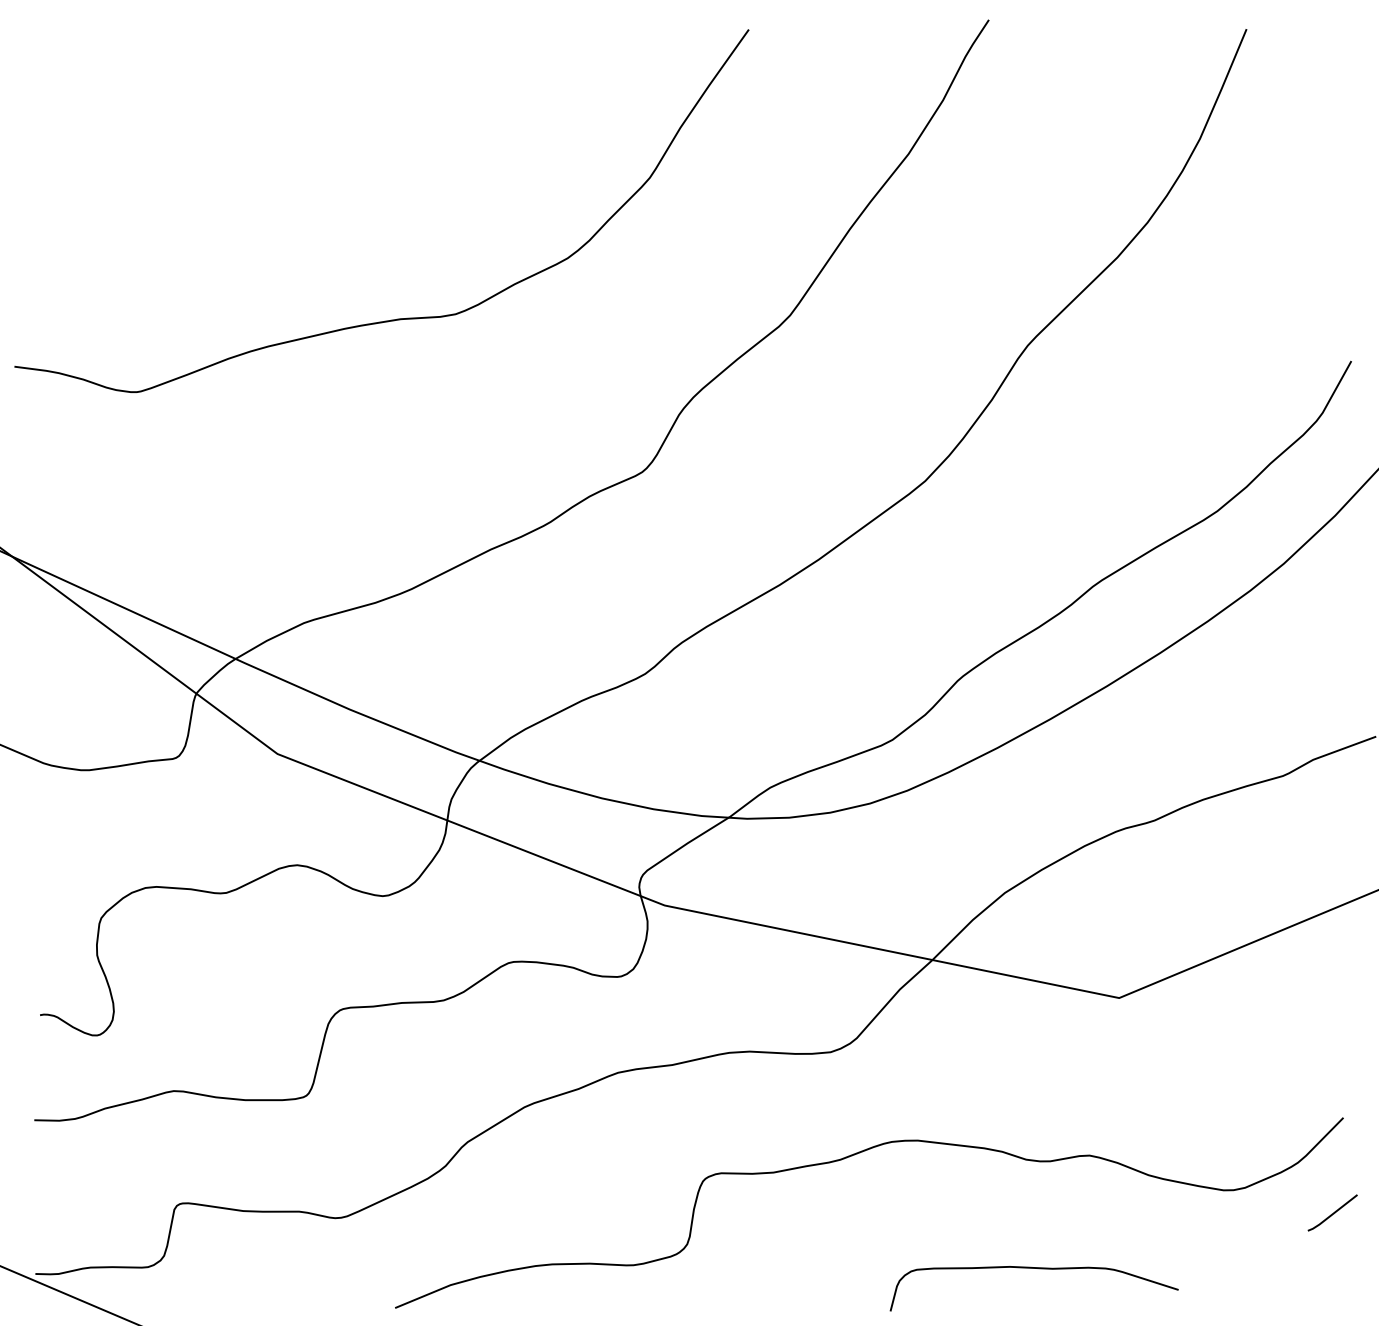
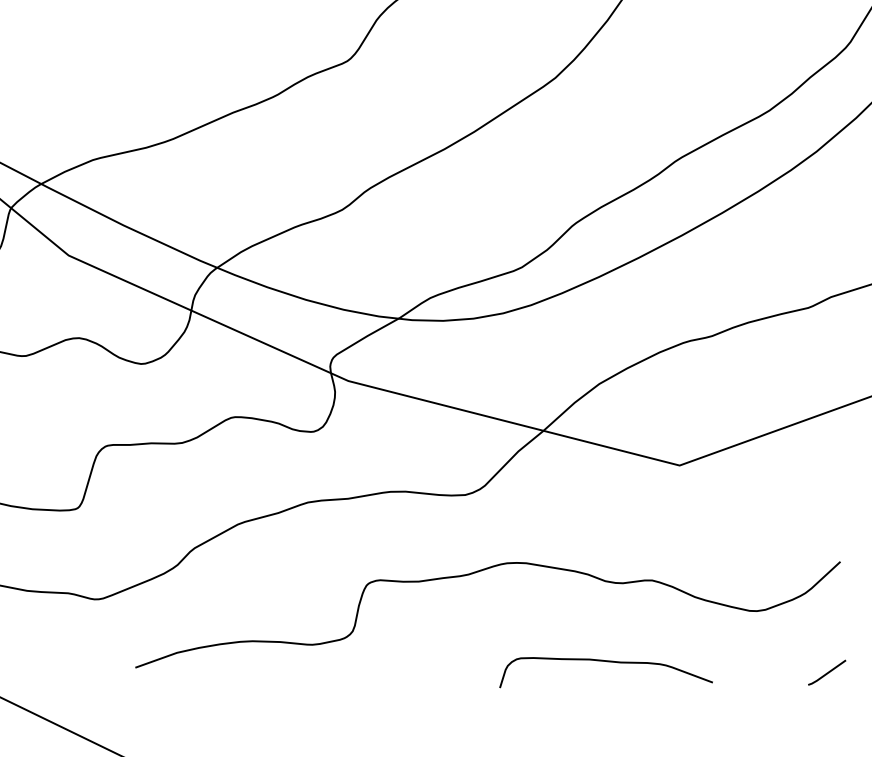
line: (1333, 1212) -> (827, 672), moved

